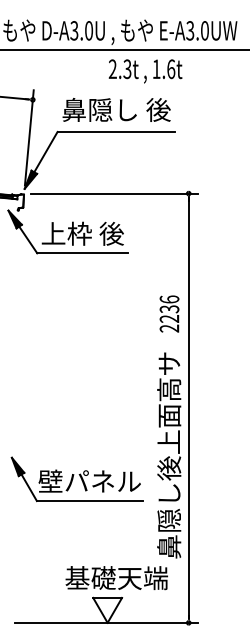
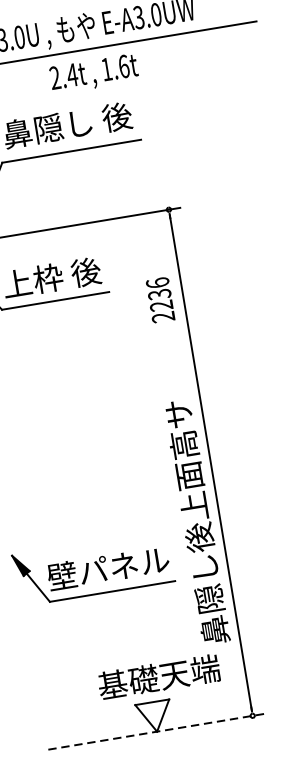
text: (127, 69) -> (72, 75), 2.3t -> 2.4t
text: (169, 313) -> (160, 299), moved
line: (107, 622) -> (156, 731), solid -> dashed

